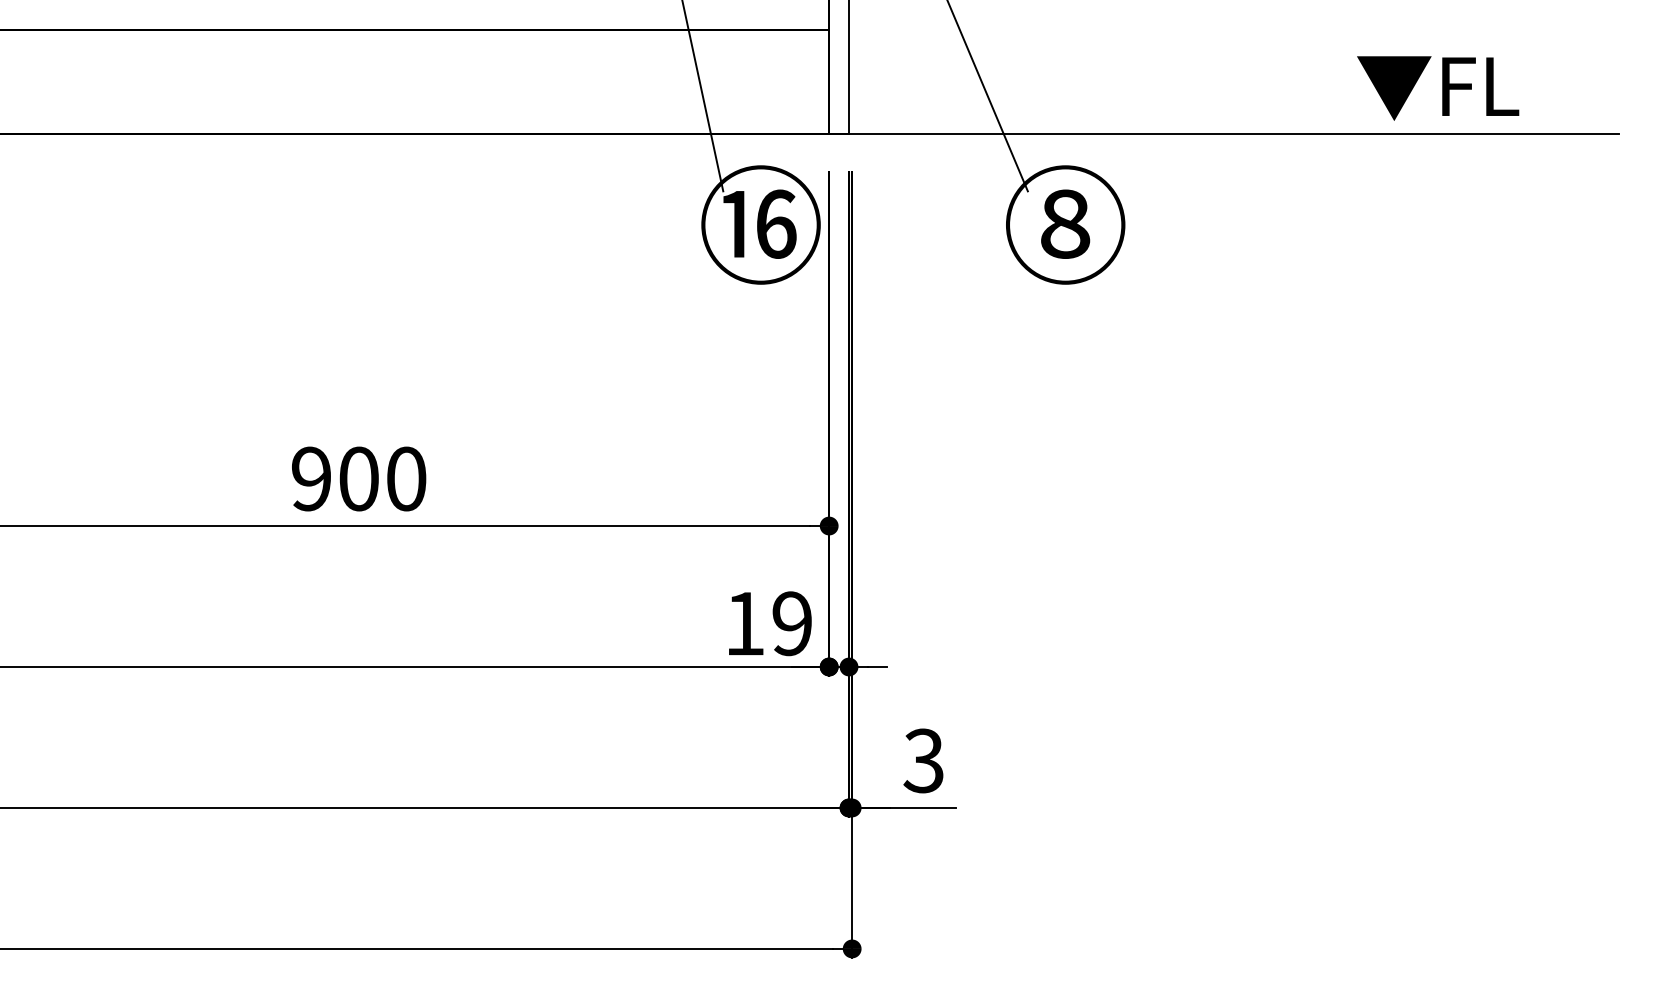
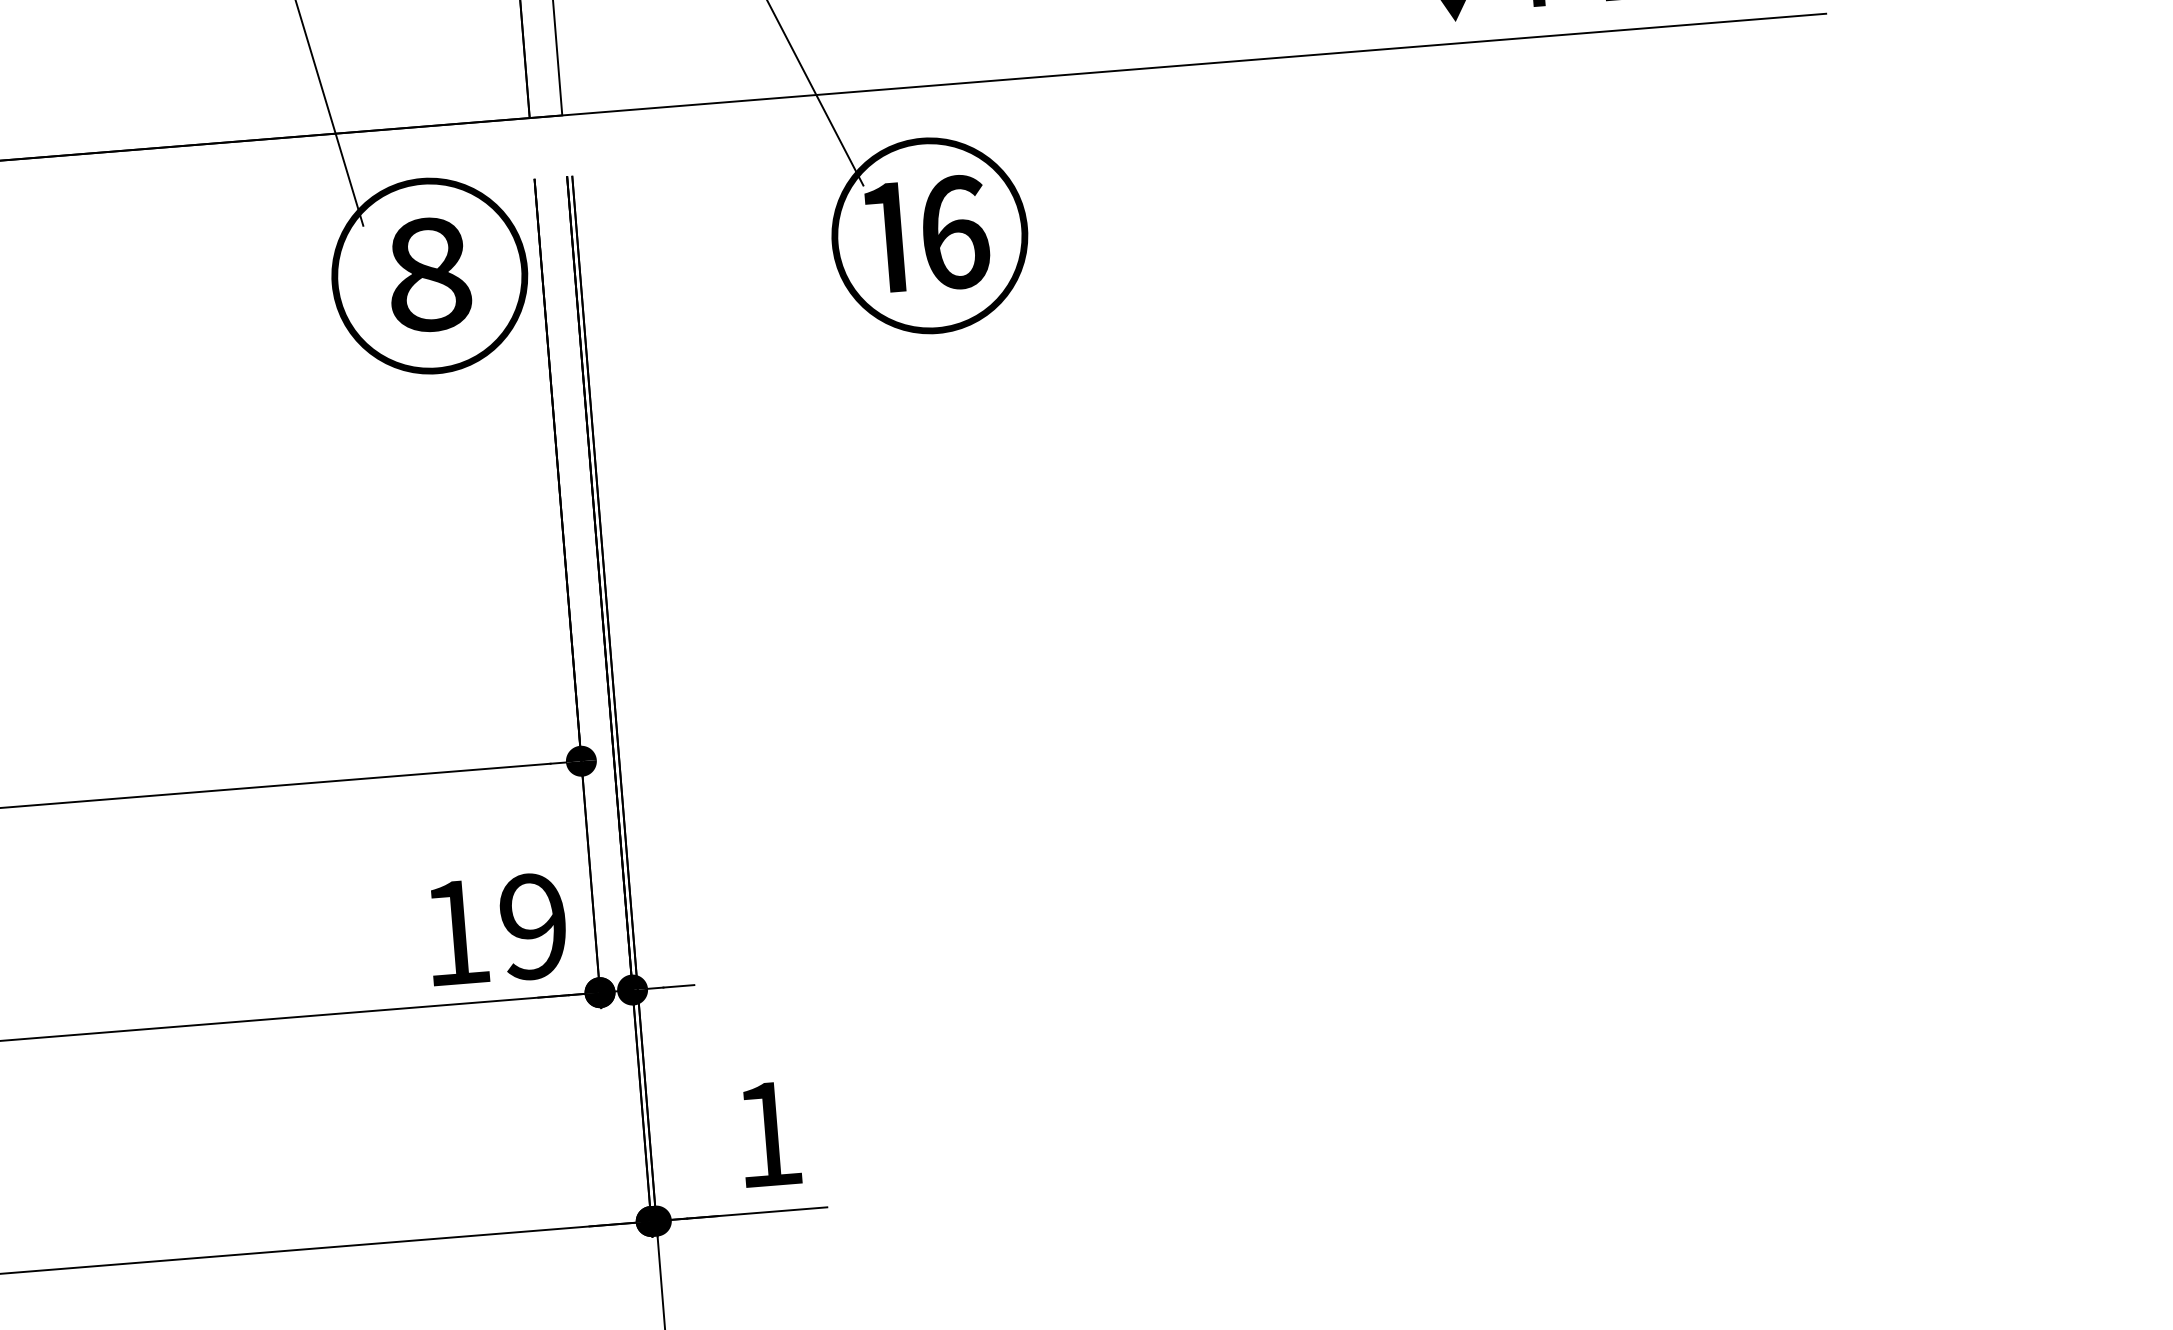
text: (759, 223) -> (427, 273), ⑯ -> ⑧
text: (1064, 223) -> (927, 233), ⑧ -> ⑯
text: (923, 760) -> (767, 1133), 3 -> 1

